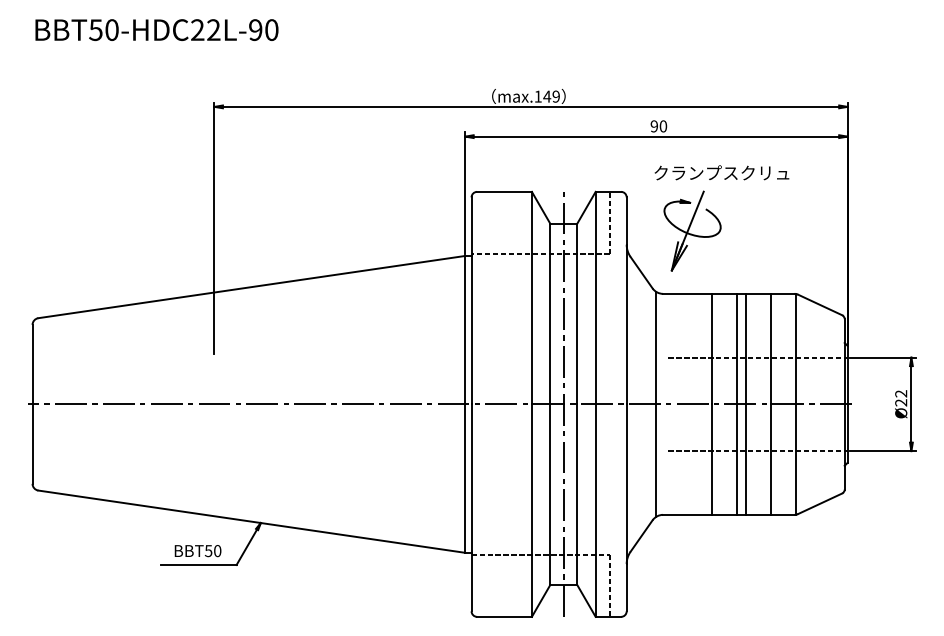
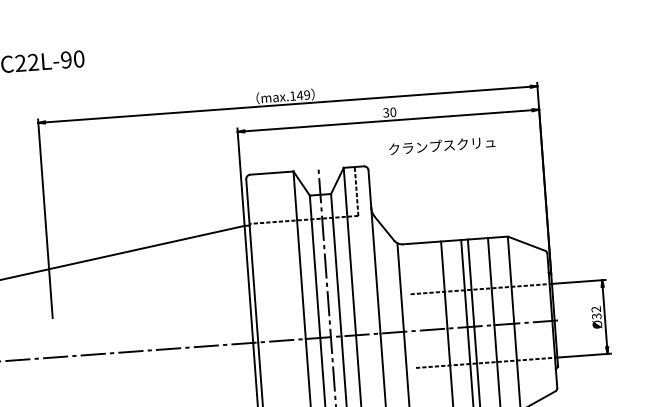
text: (653, 126) -> (385, 112), 90 -> 30
part: (692, 230) -> (422, 192), removed
text: (901, 402) -> (596, 316), 22 -> 32

